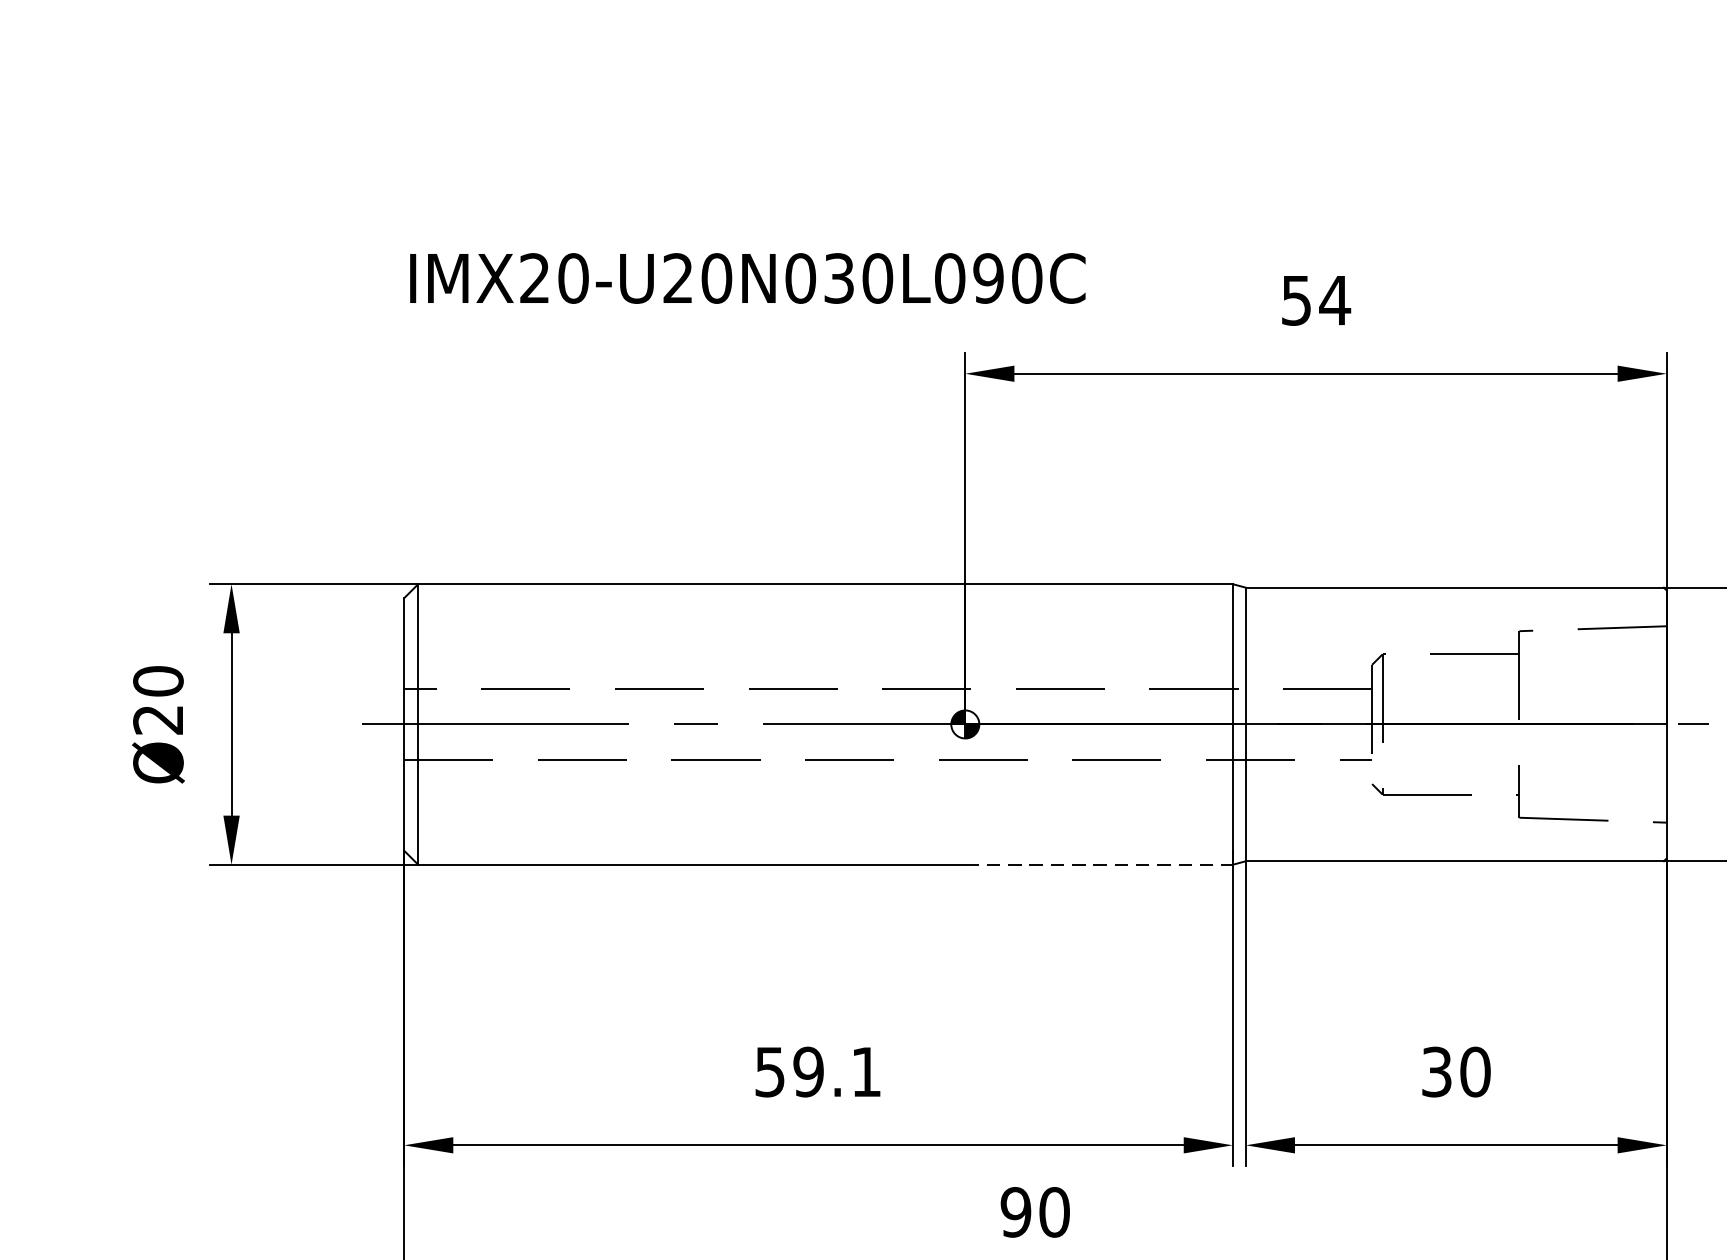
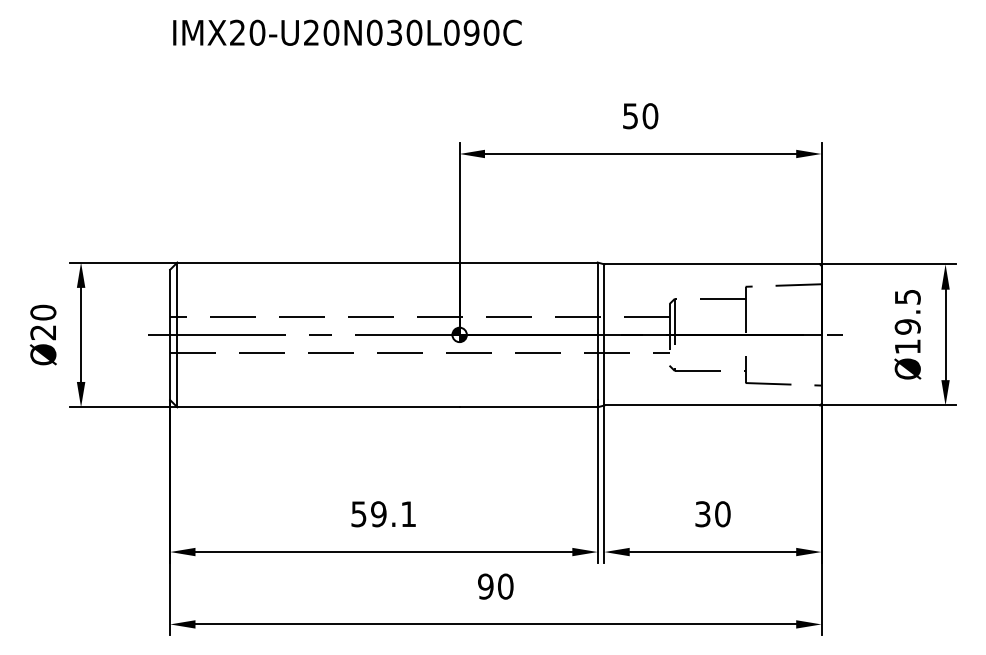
text: (747, 277) -> (347, 32), moved
text: (1335, 301) -> (650, 116), 54 -> 50
line: (1100, 865) -> (529, 407), dashed -> solid

